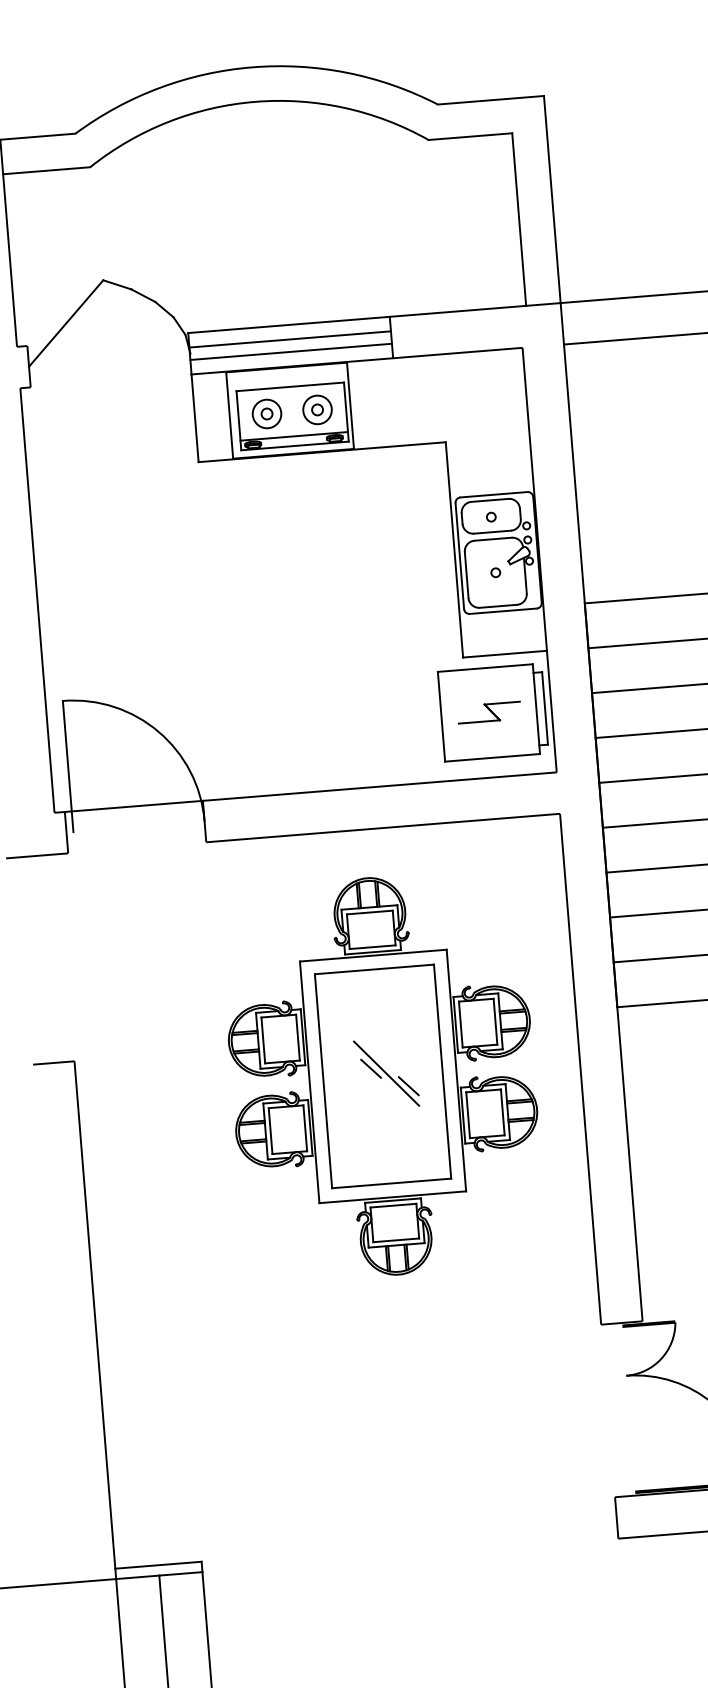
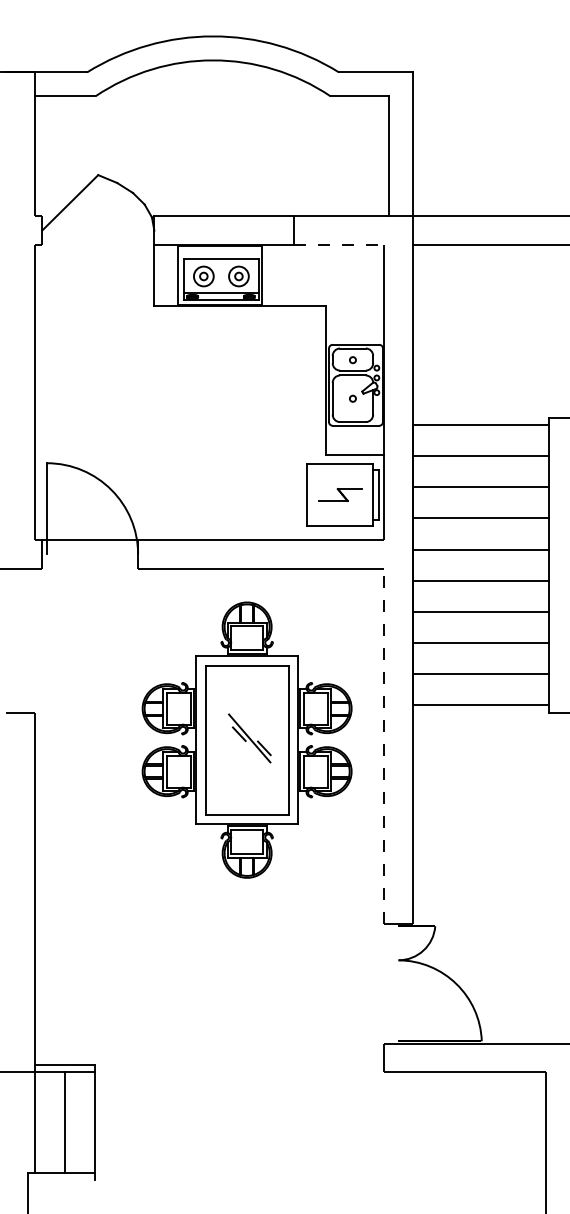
line: (289, 339) -> (223, 226), removed
line: (290, 351) -> (223, 234), removed
line: (457, 353) -> (338, 245), solid -> dashed
line: (579, 1068) -> (383, 745), solid -> dashed

